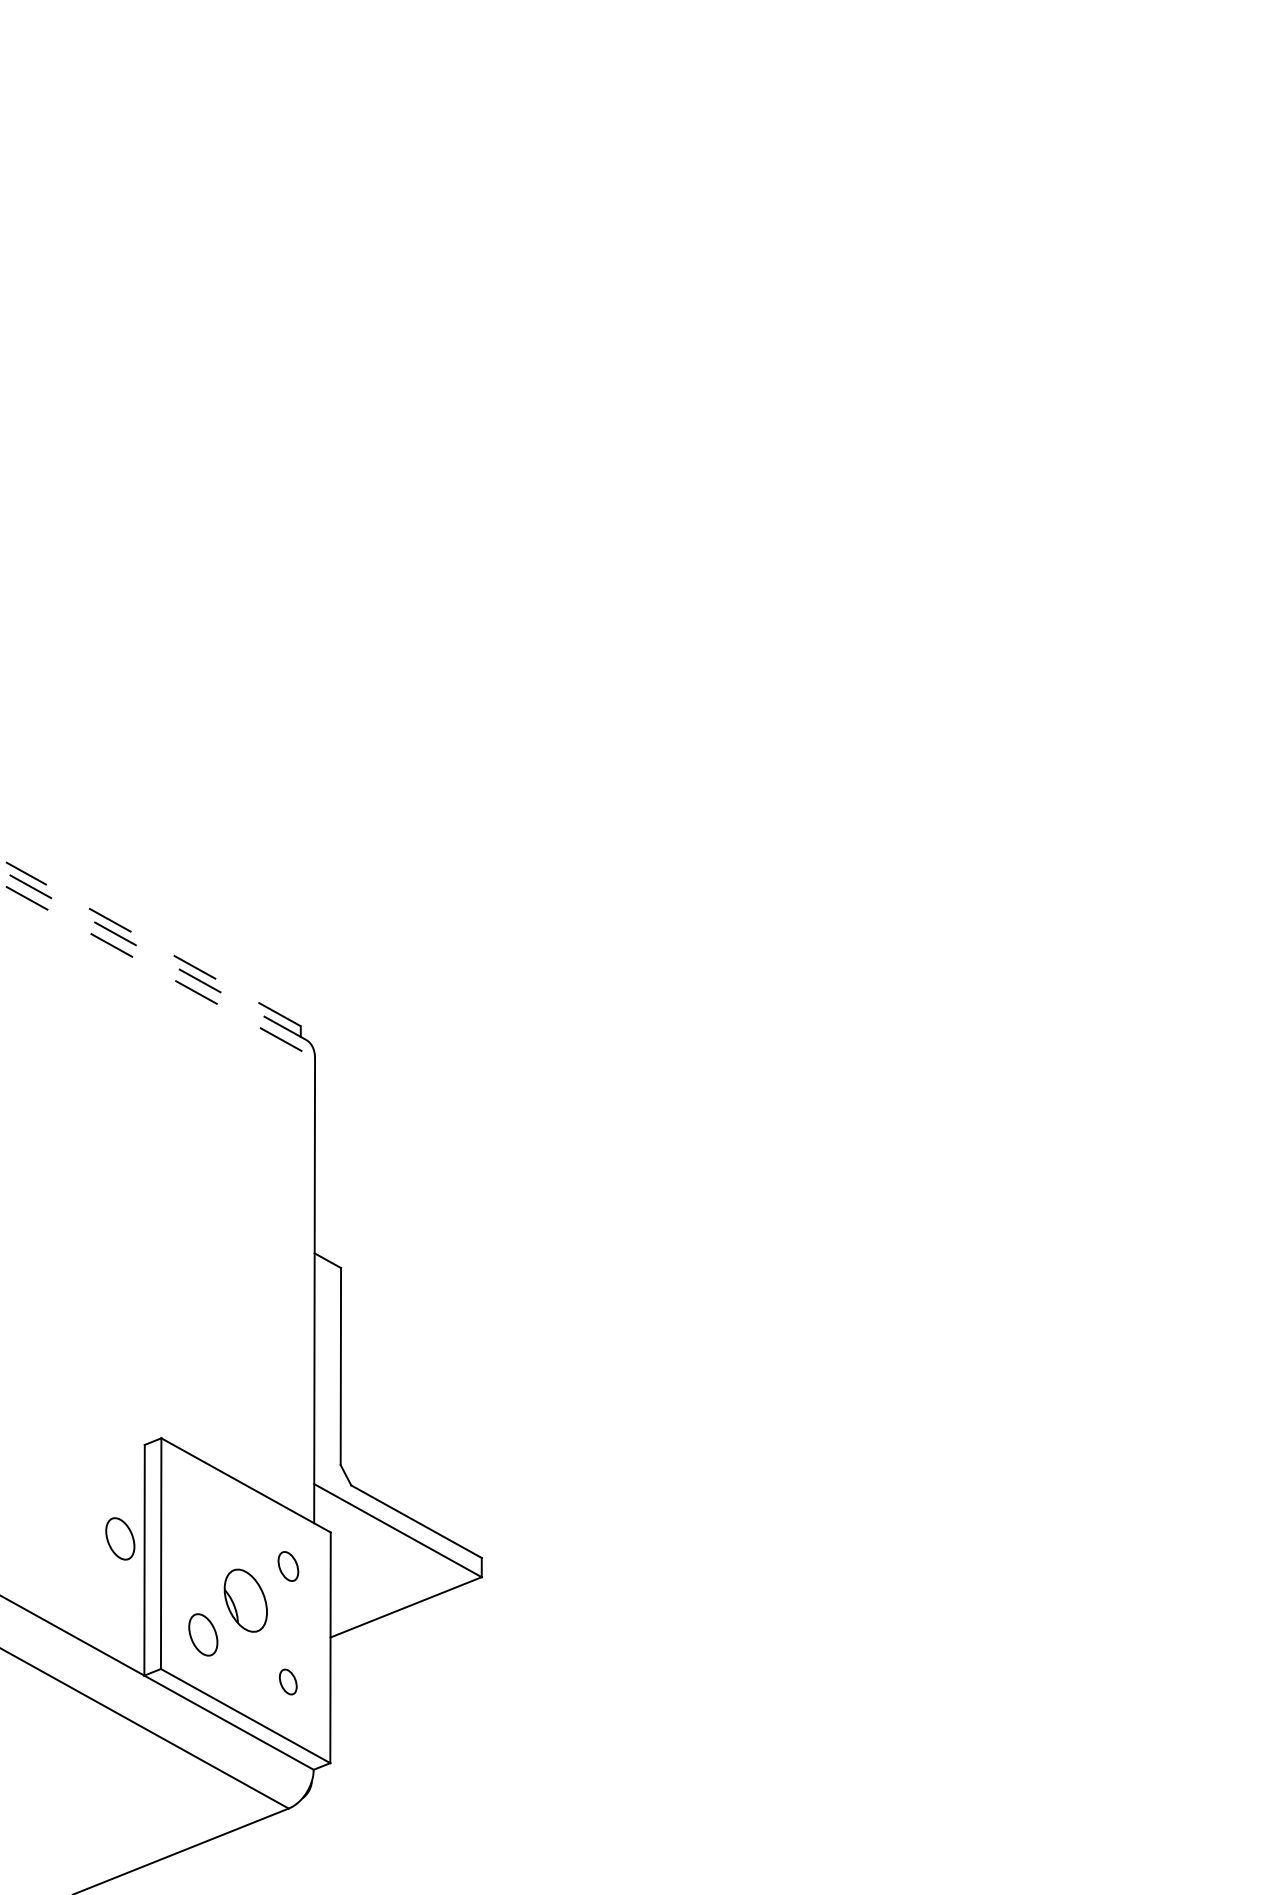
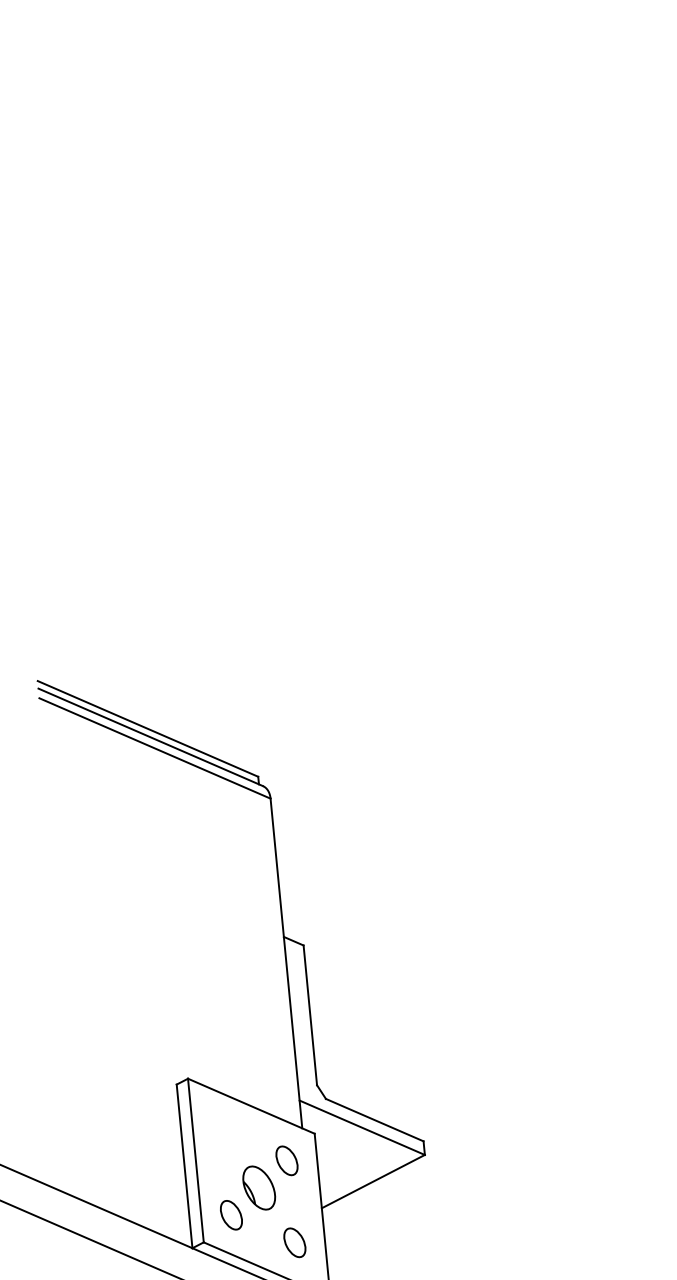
line: (153, 944) -> (148, 729), dashed -> solid
line: (156, 956) -> (151, 737), dashed -> solid
line: (160, 972) -> (155, 748), dashed -> solid
part: (120, 1538) -> (165, 1152), removed
part: (288, 1566) -> (287, 1160), size x1.43
part: (288, 1681) -> (295, 1242), size x1.67

